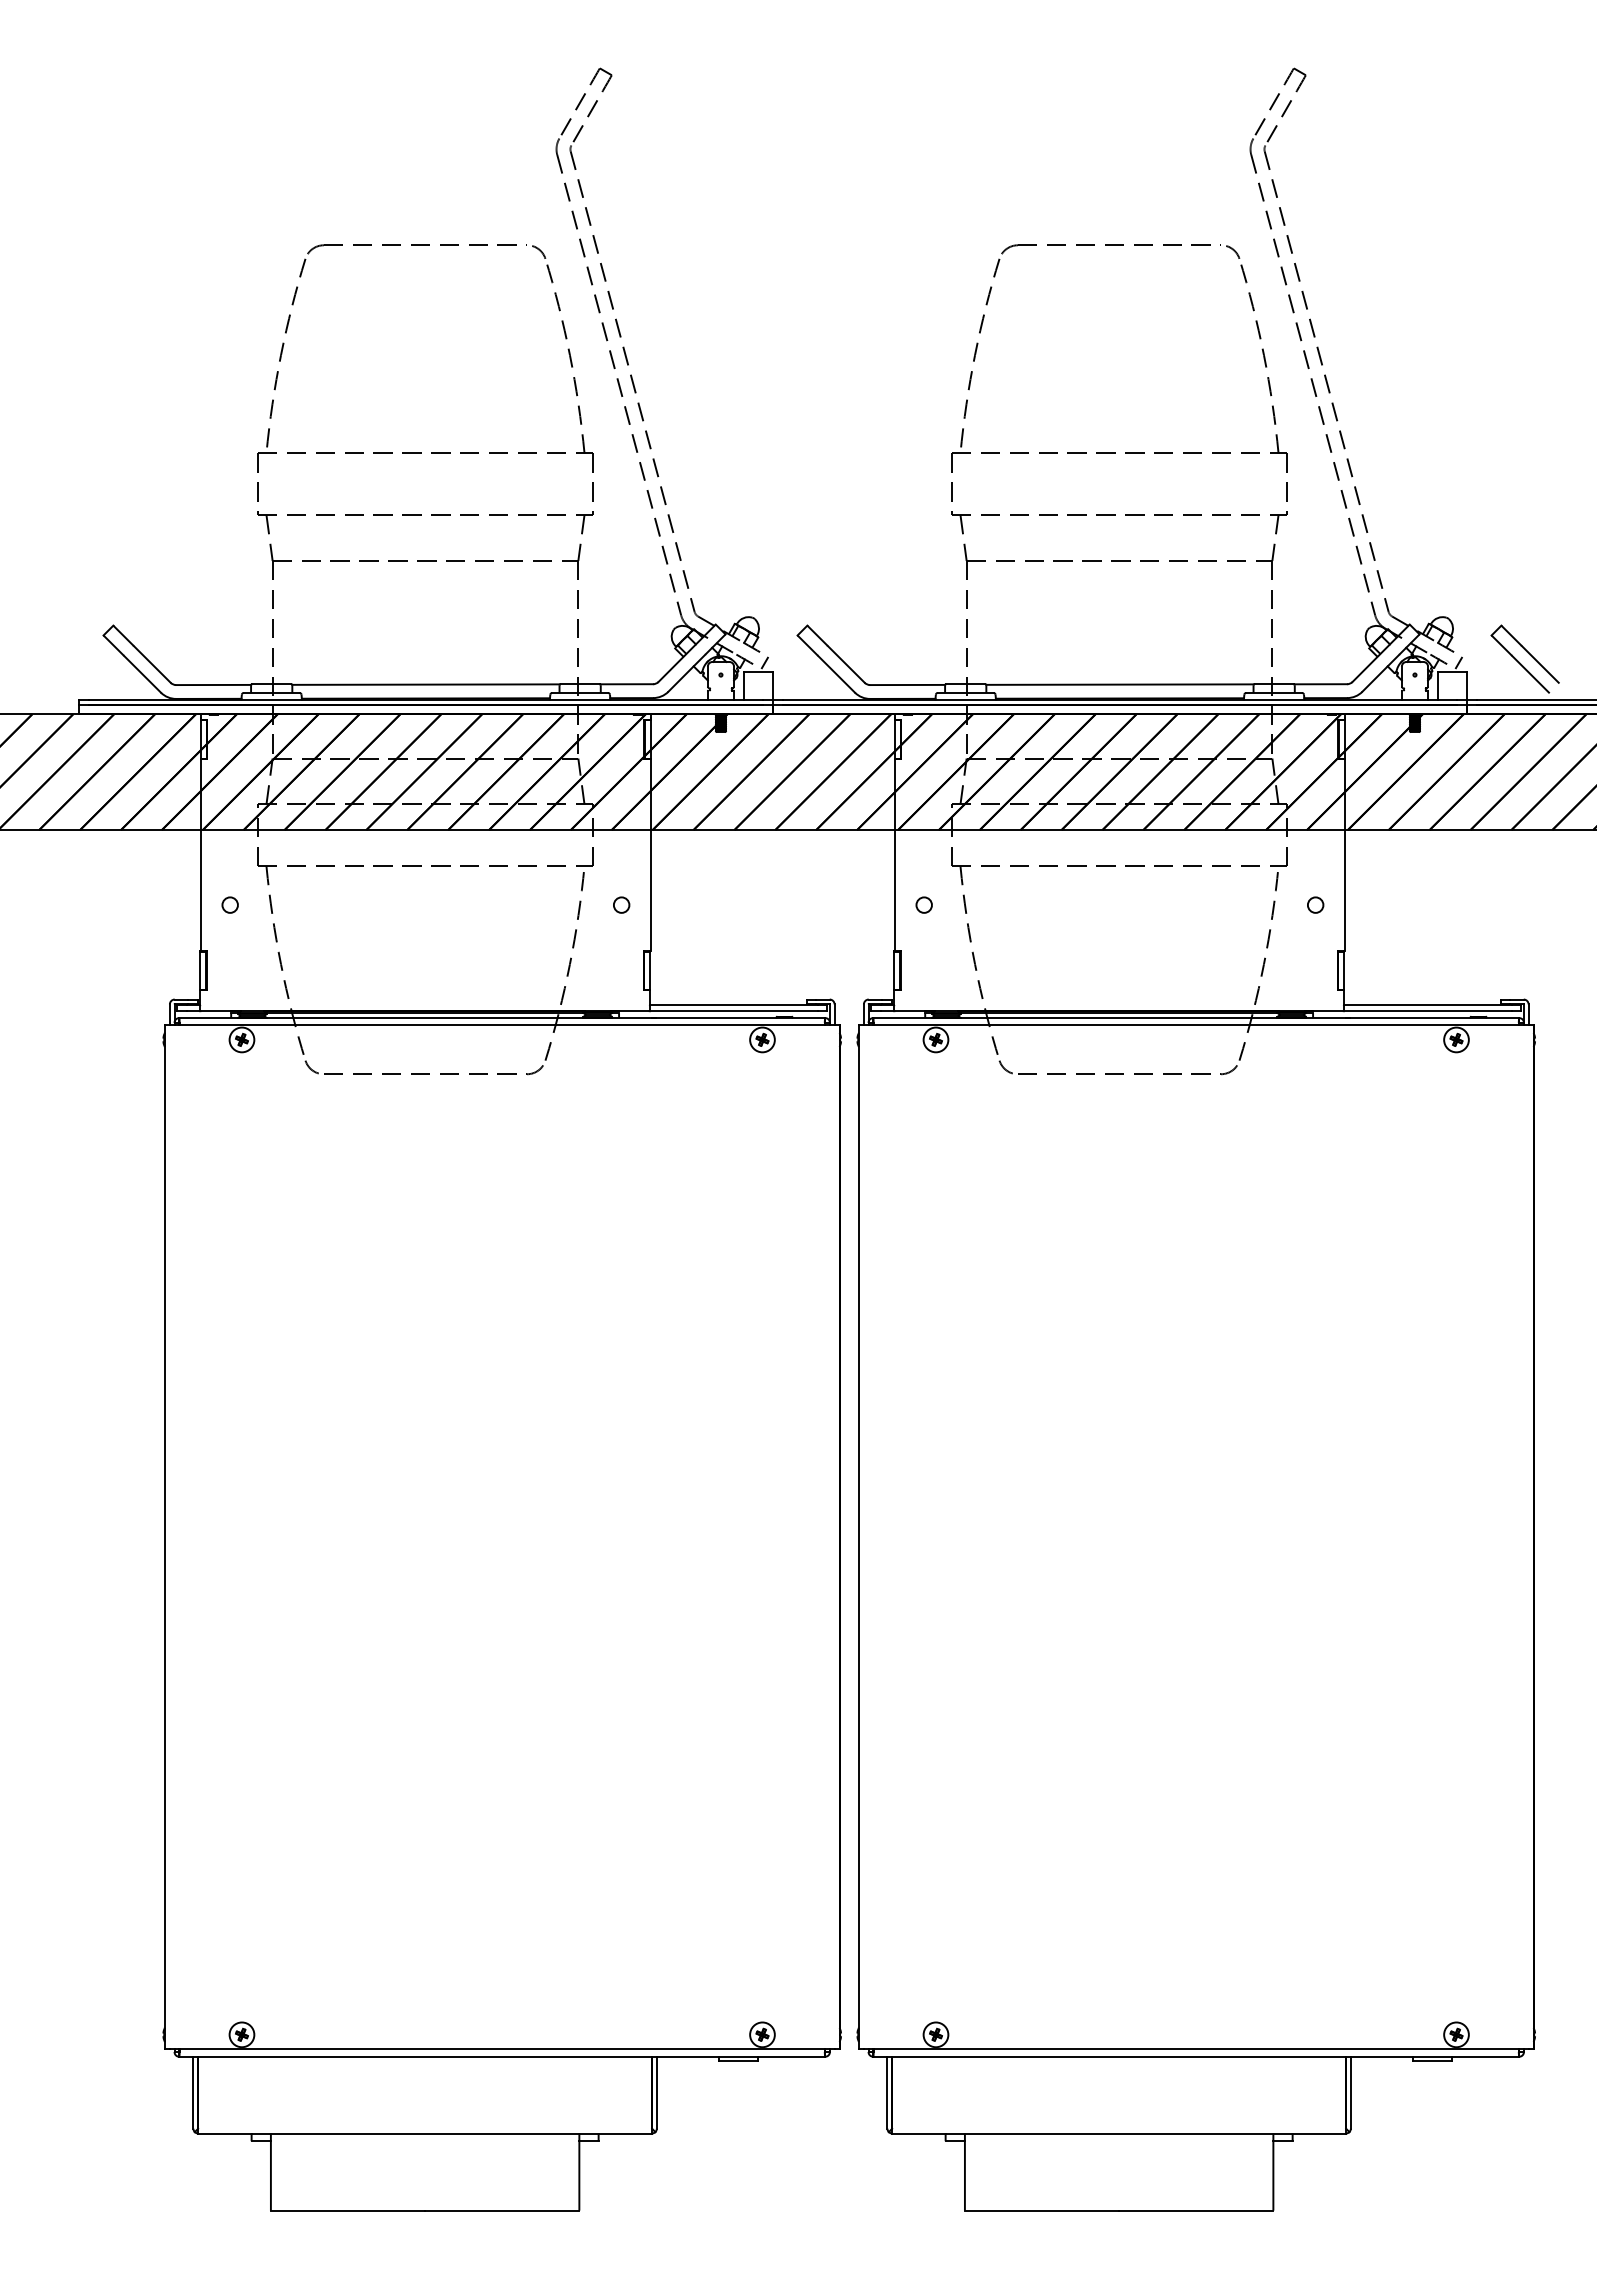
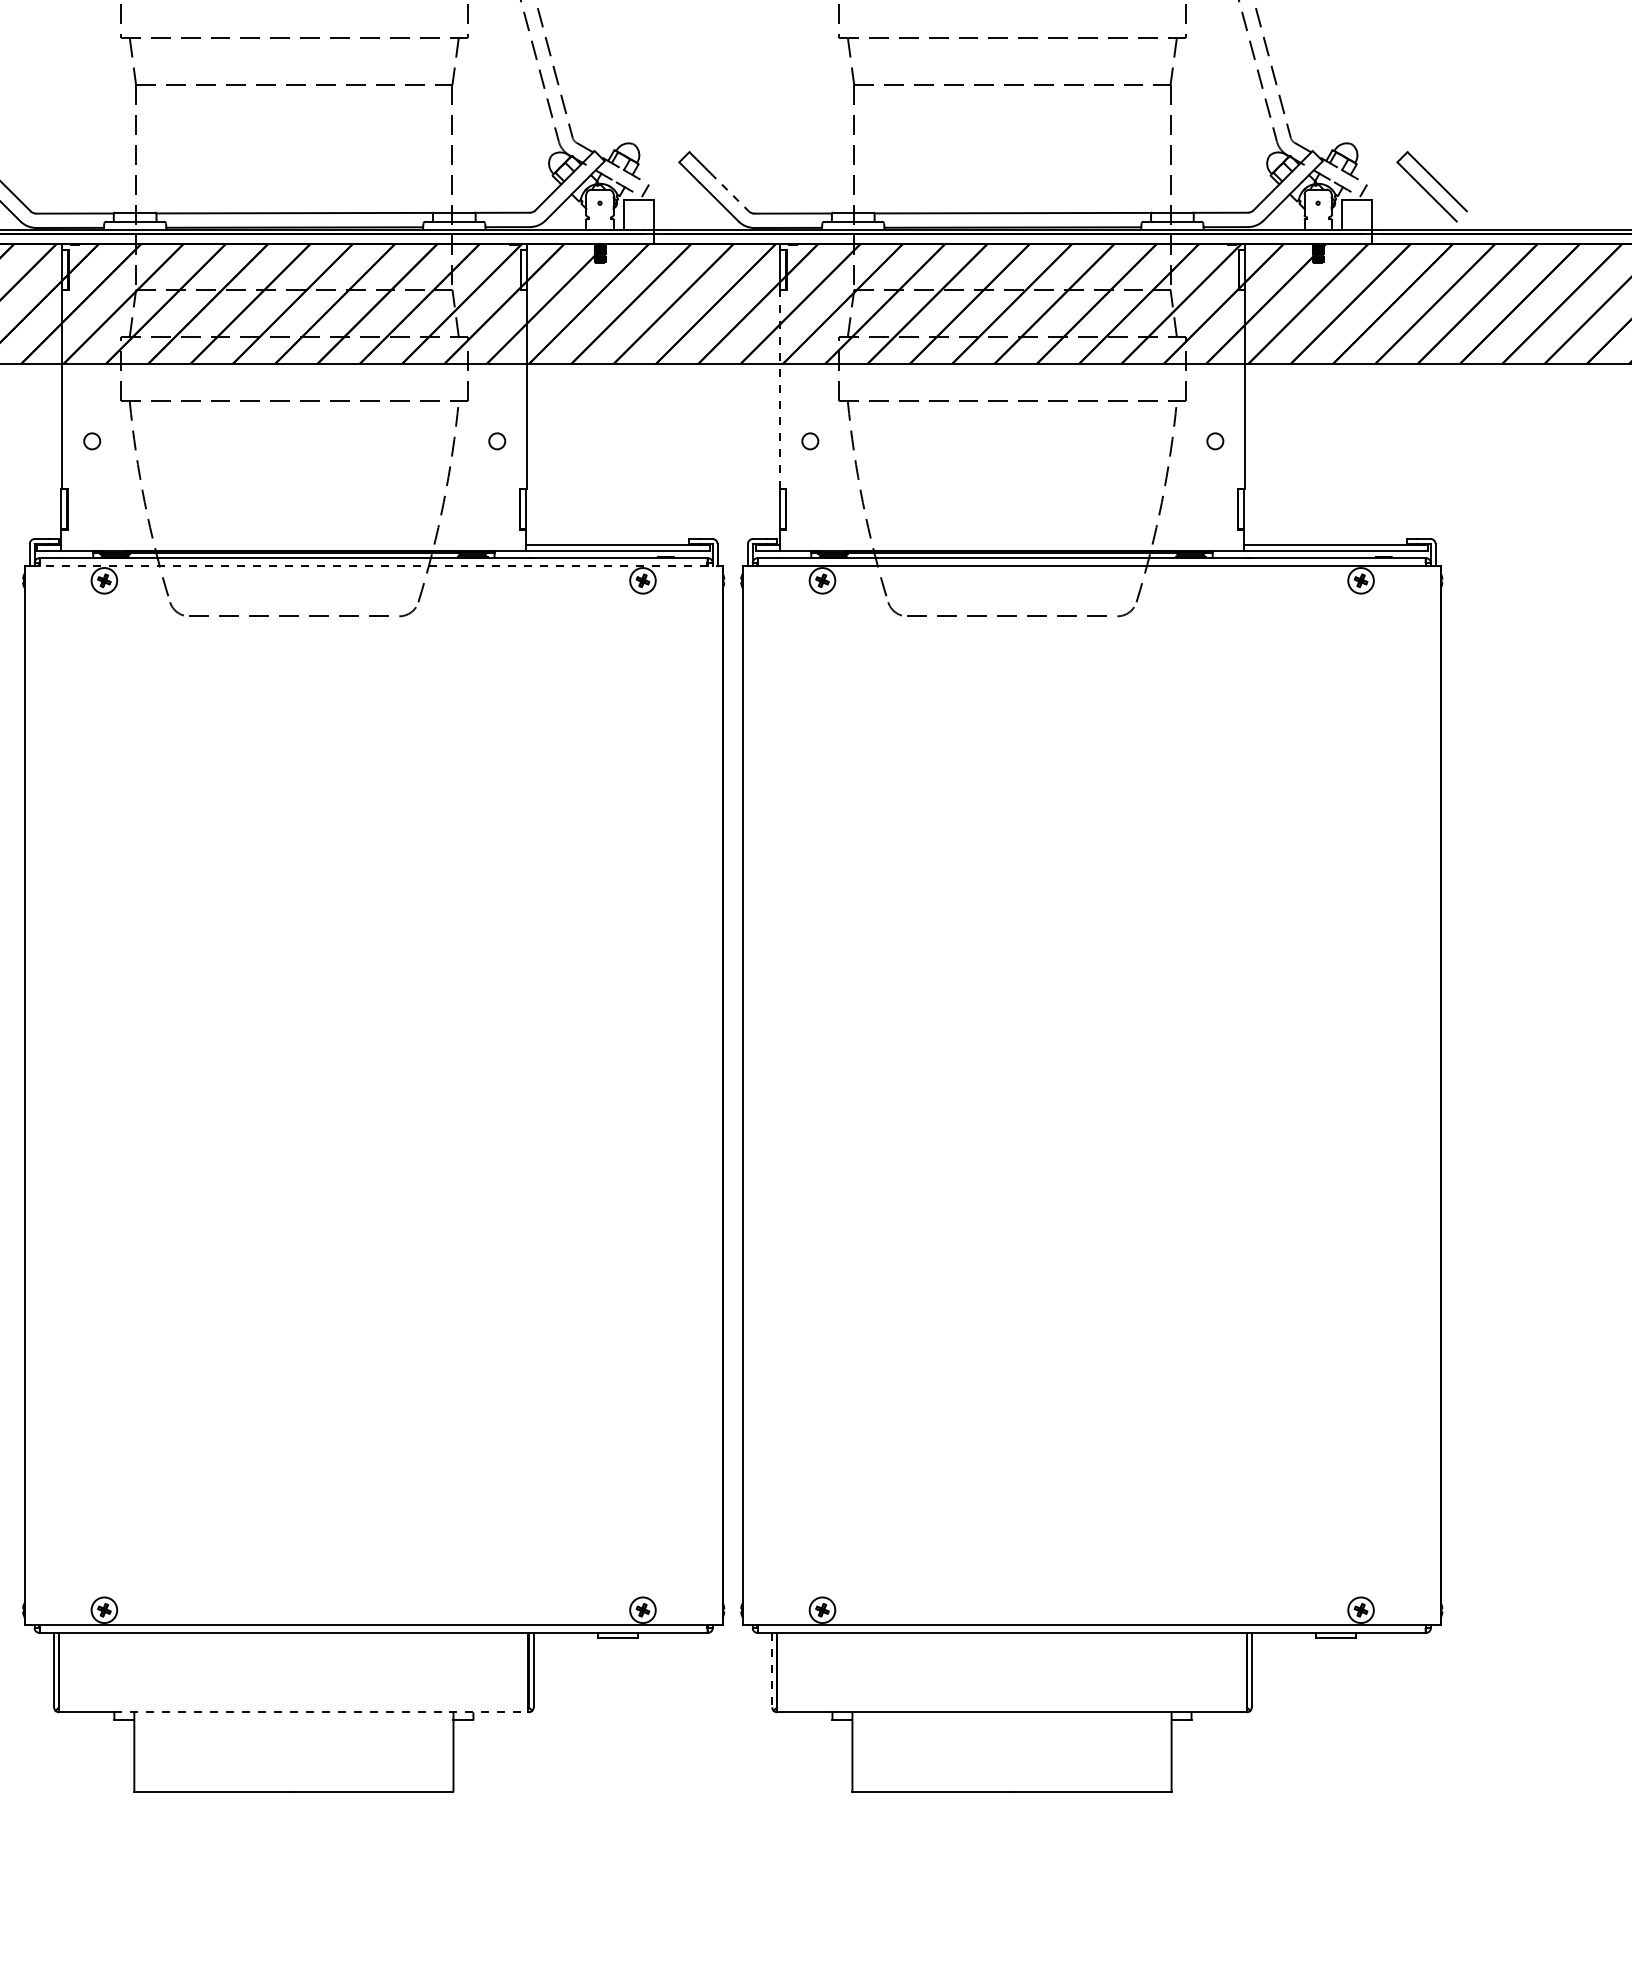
line: (846, 664) -> (729, 192), solid -> dashed
line: (895, 855) -> (780, 389), solid -> dashed
line: (502, 1025) -> (373, 565), solid -> dashed
line: (887, 2092) -> (772, 1669), solid -> dashed
line: (452, 2133) -> (322, 1712), solid -> dashed

